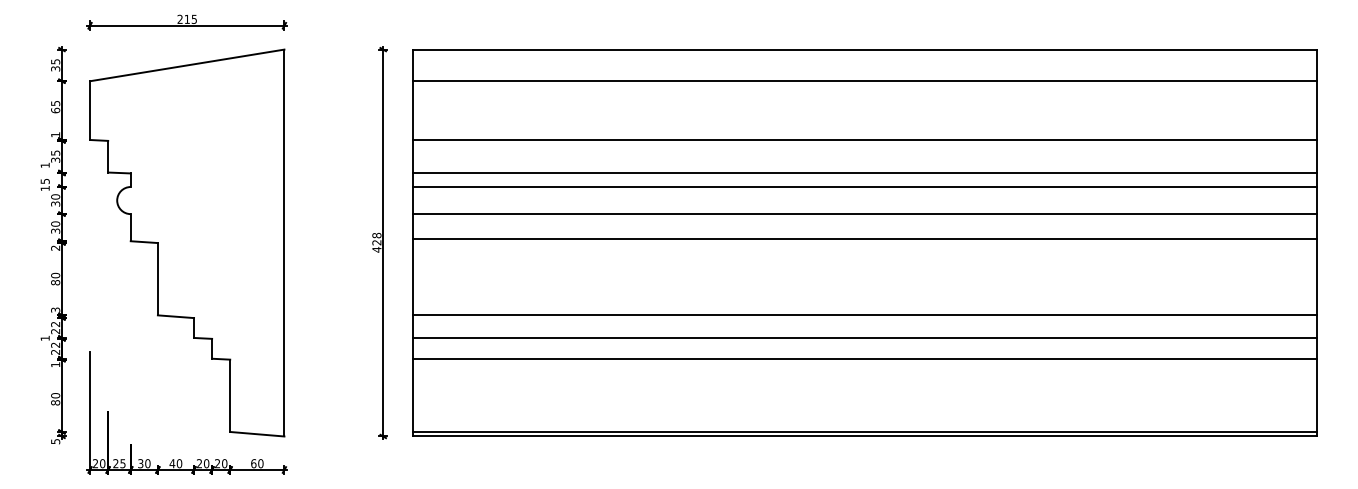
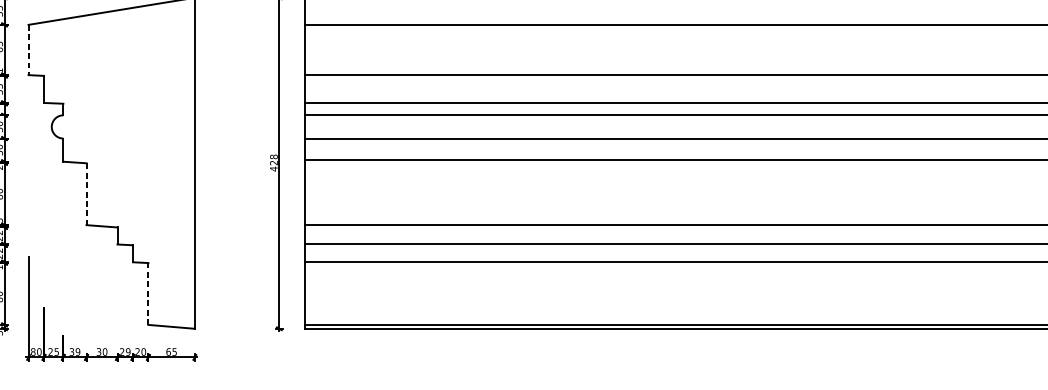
line: (90, 111) -> (28, 50), solid -> dashed
line: (157, 279) -> (86, 194), solid -> dashed
line: (230, 395) -> (148, 293), solid -> dashed
text: (95, 463) -> (33, 351), 20 -> 80
text: (147, 463) -> (77, 351), 30 -> 39
text: (172, 463) -> (99, 351), 40 -> 30
text: (206, 463) -> (128, 351), 20 -> 29
text: (260, 463) -> (174, 351), 60 -> 65

